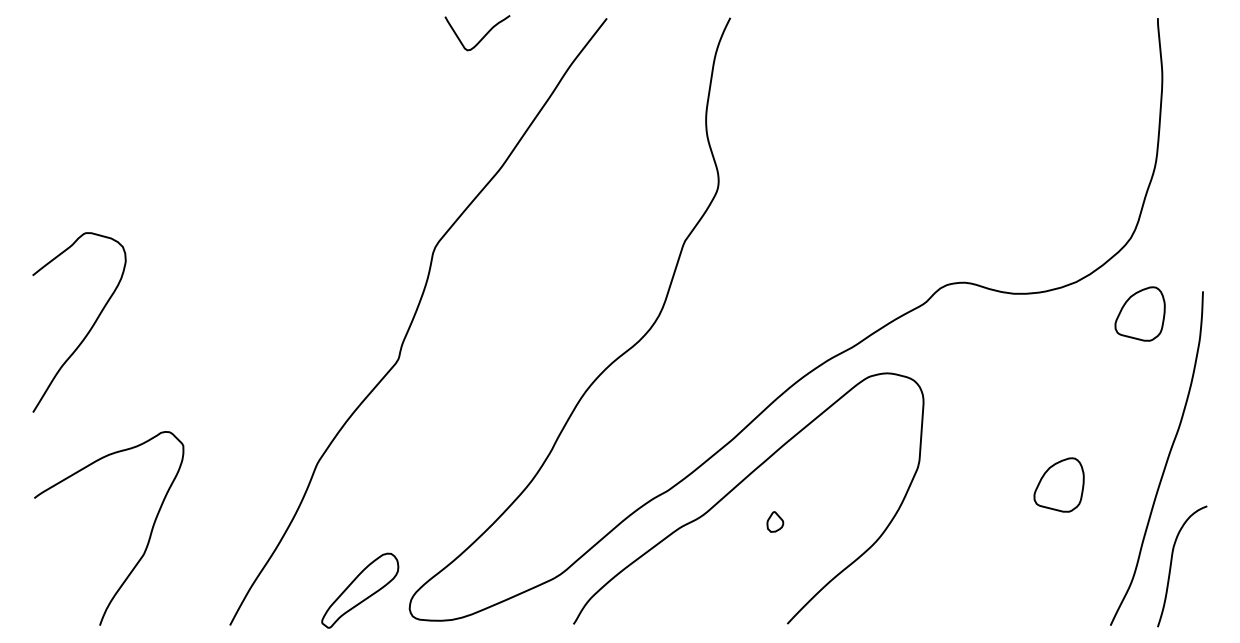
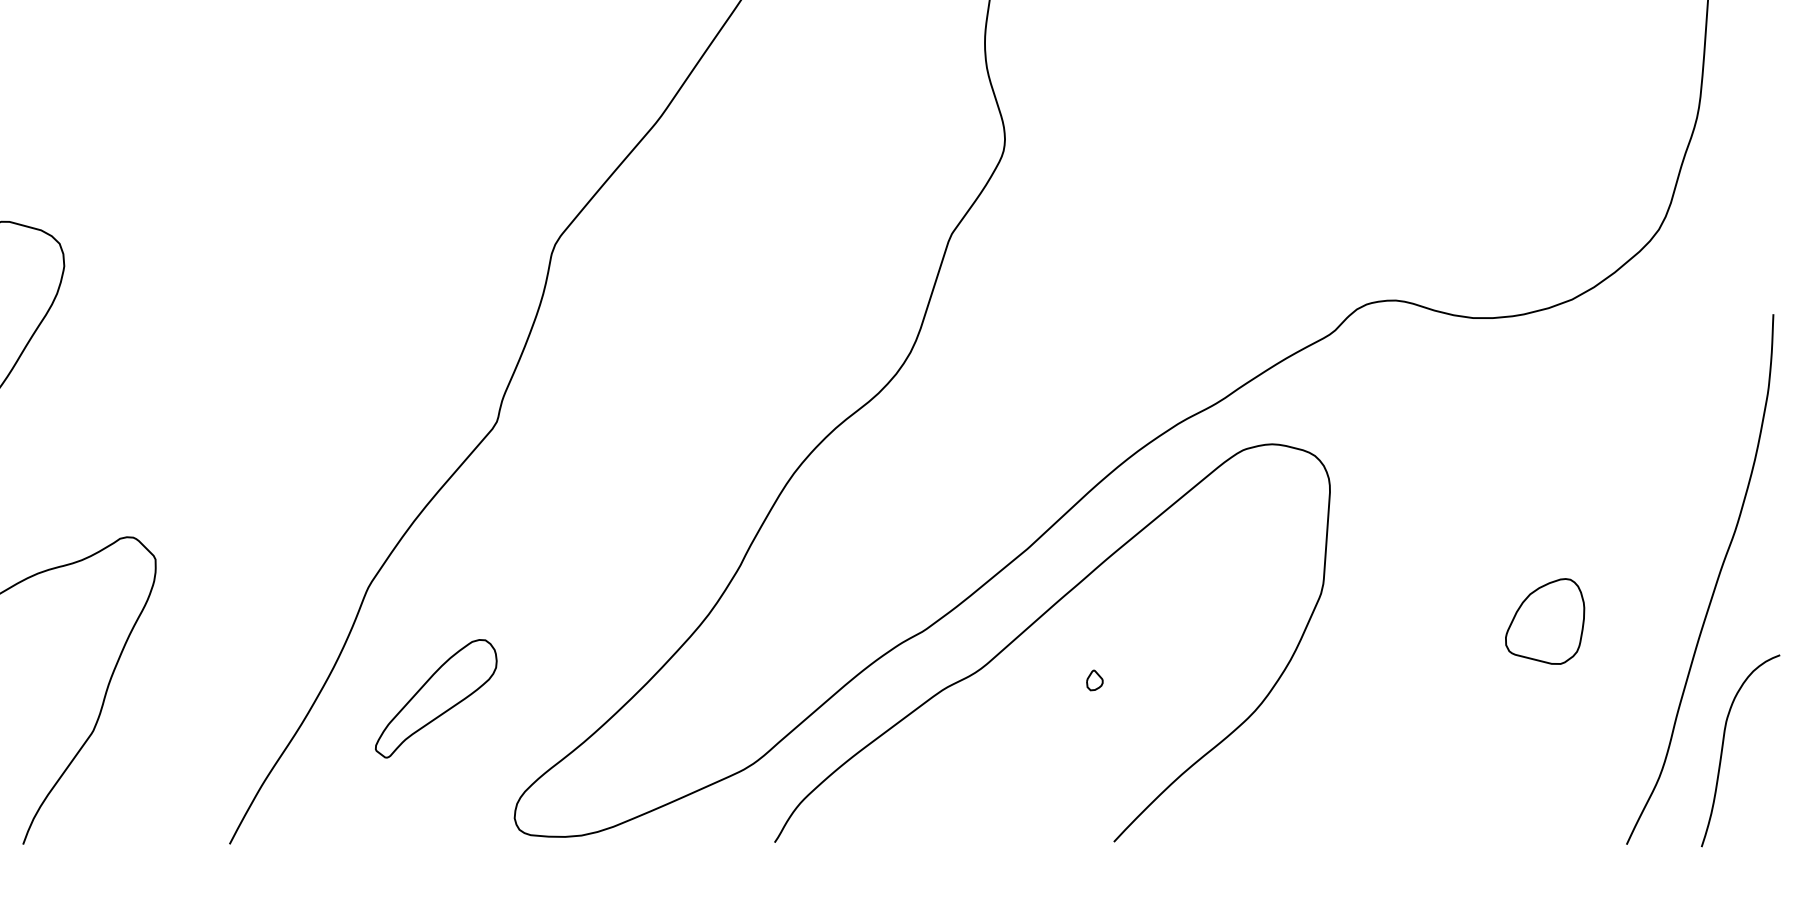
part: (1139, 313) -> (1672, 349), removed
part: (775, 522) -> (1095, 680), size x0.62
part: (360, 590) -> (436, 698), moved

